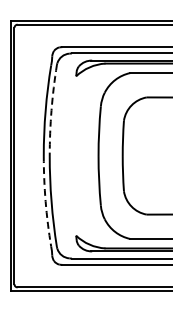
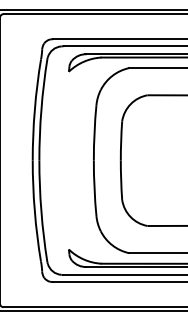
arc: (51, 110) -> (41, 109), dashed -> solid
arc: (45, 201) -> (34, 211), dashed -> solid

